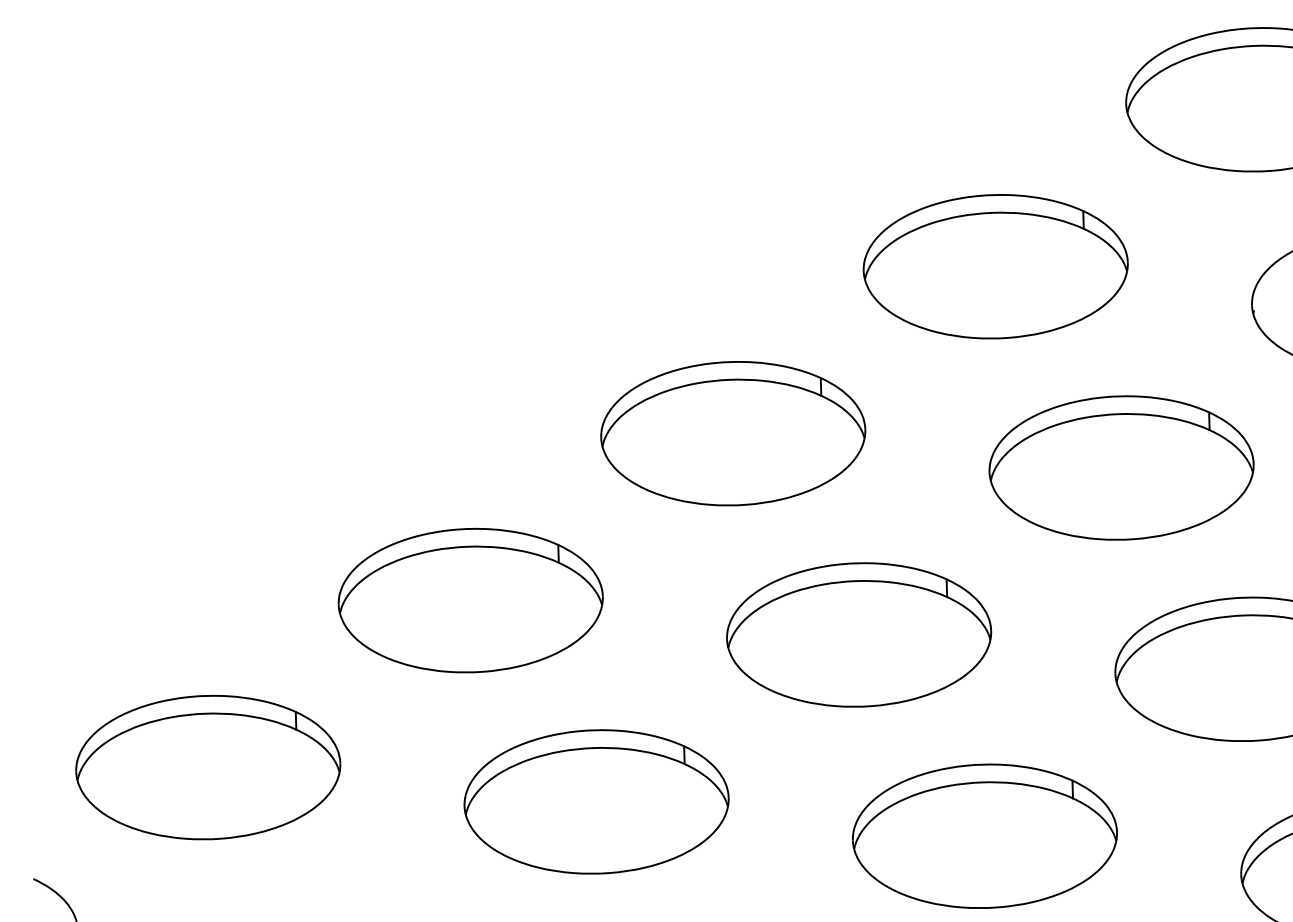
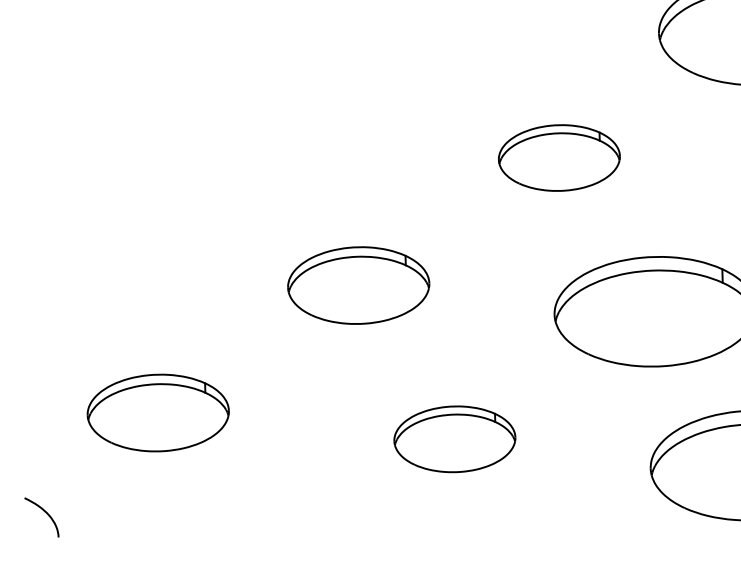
part: (733, 433) -> (559, 157), size x0.6
part: (470, 600) -> (358, 285), size x0.7
part: (208, 767) -> (158, 412), size x0.7
part: (596, 801) -> (454, 438), size x0.6

